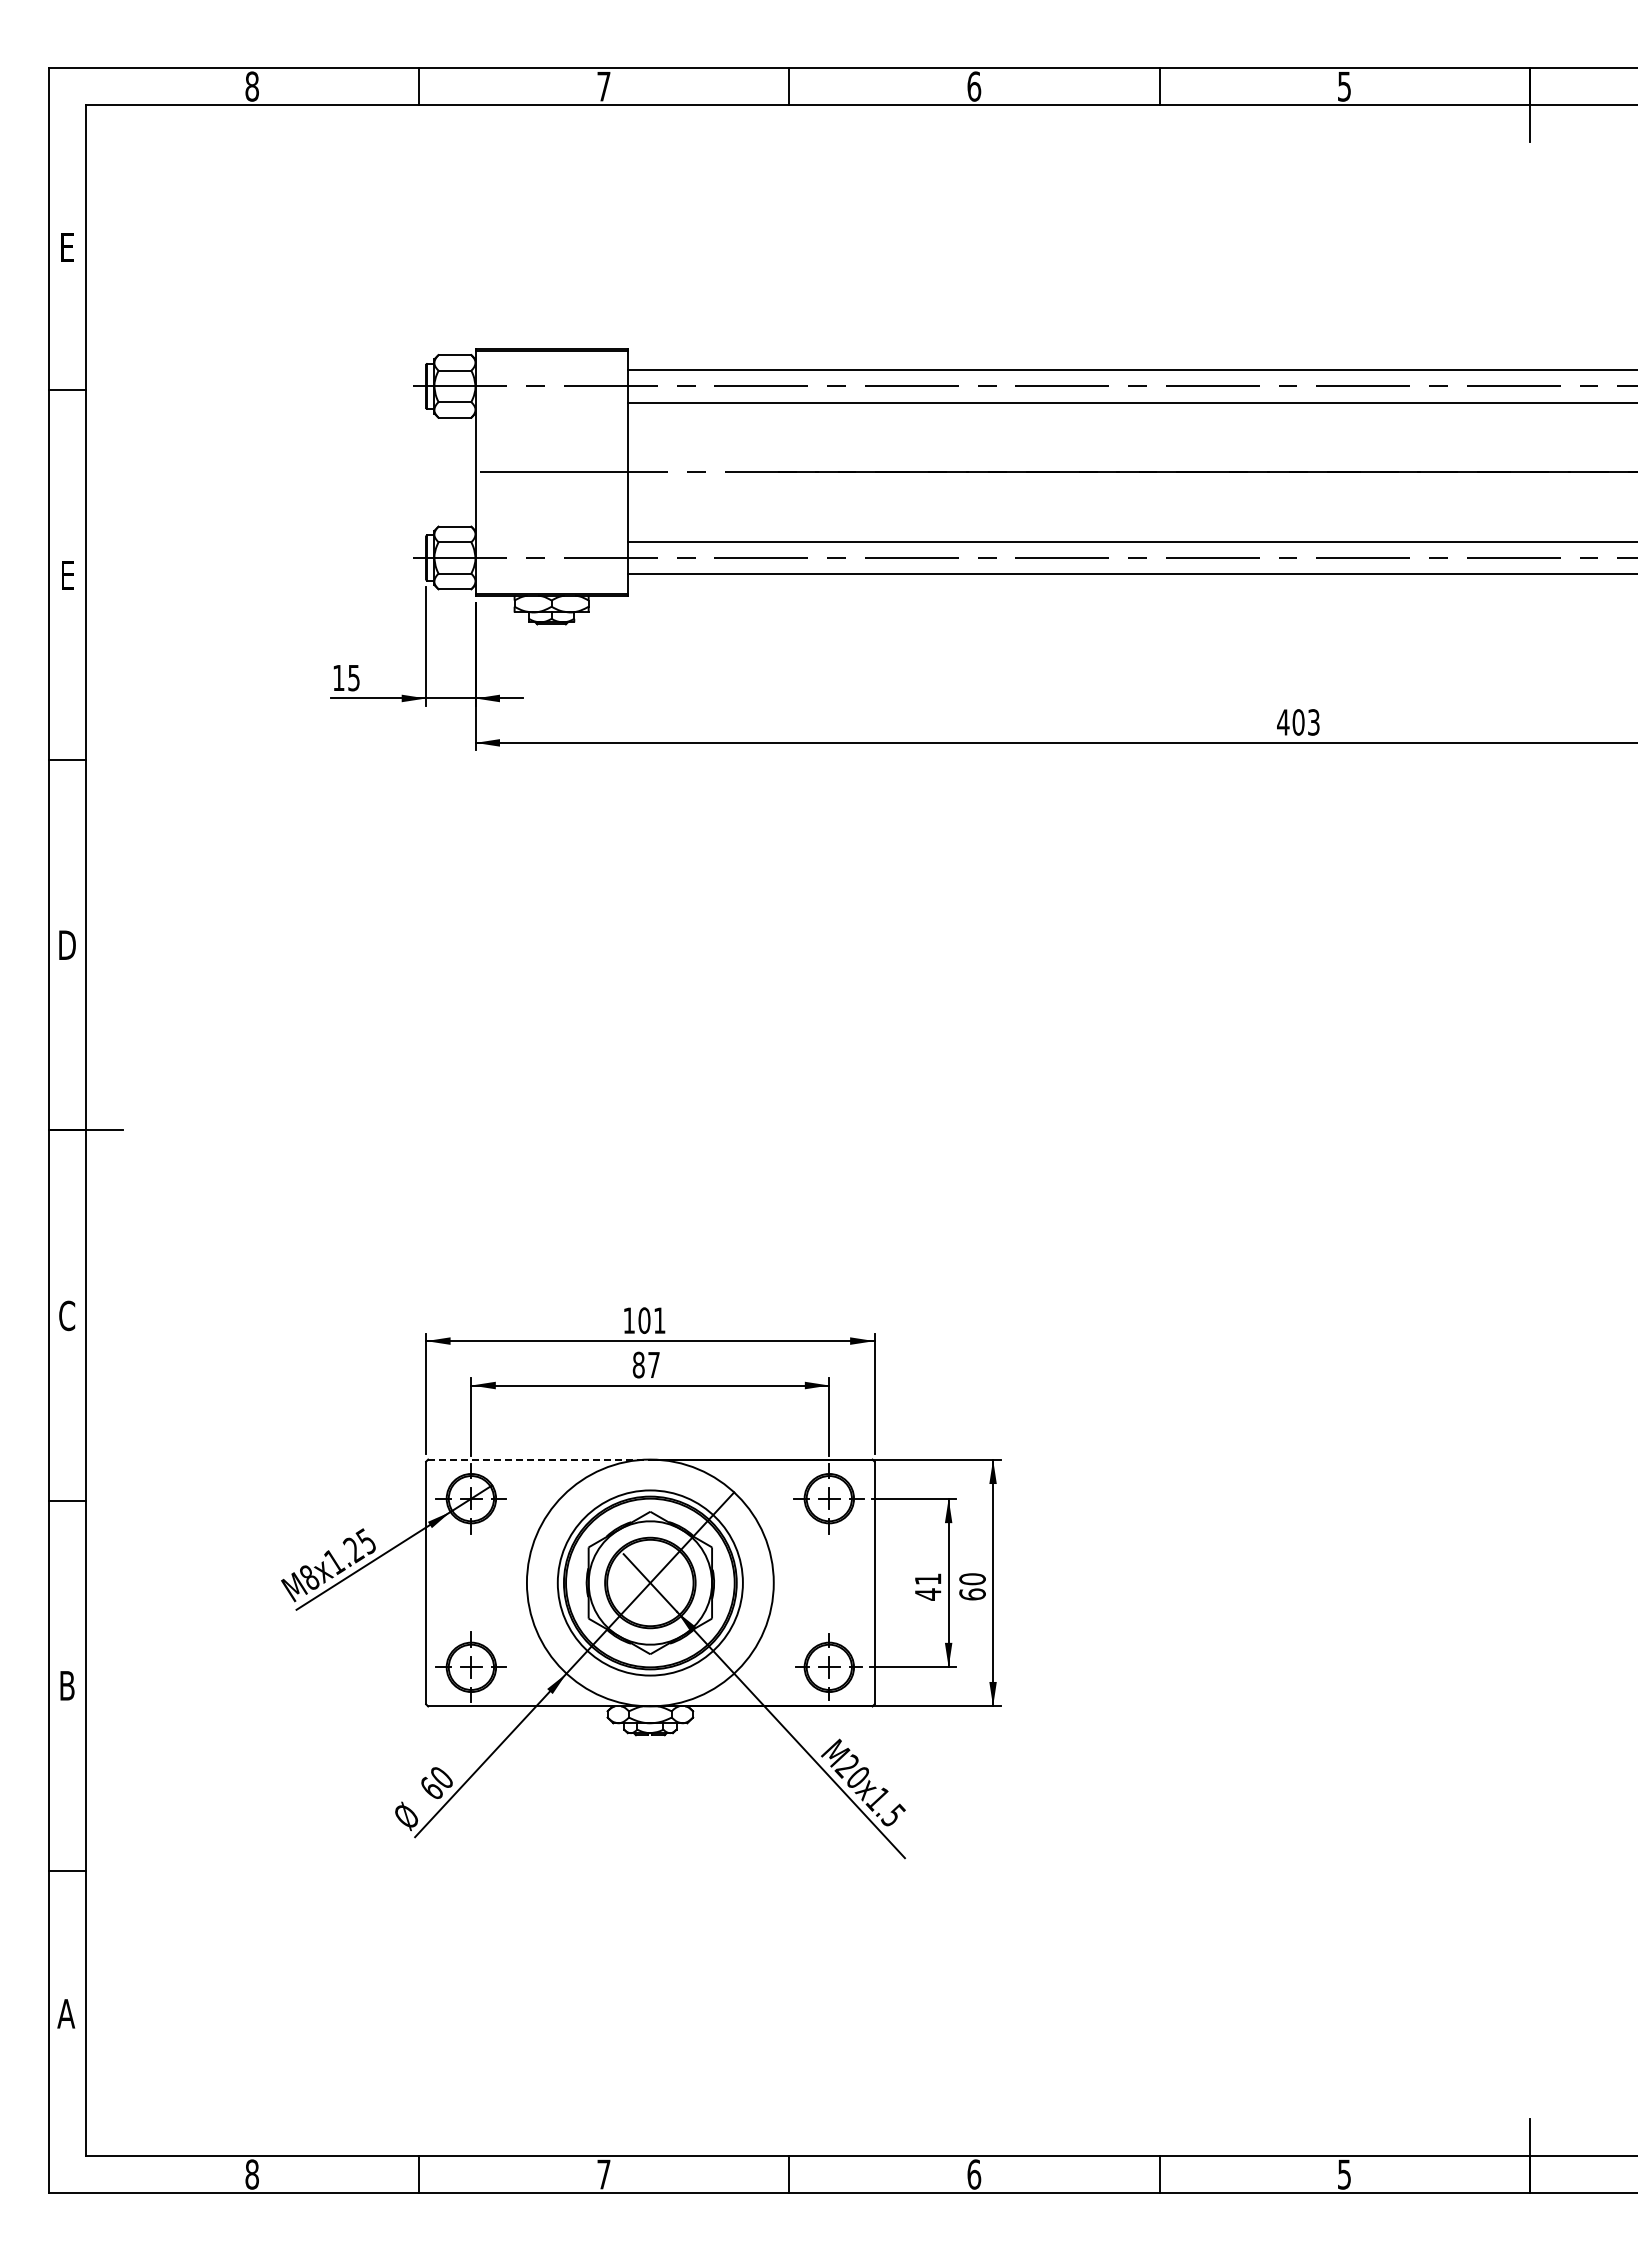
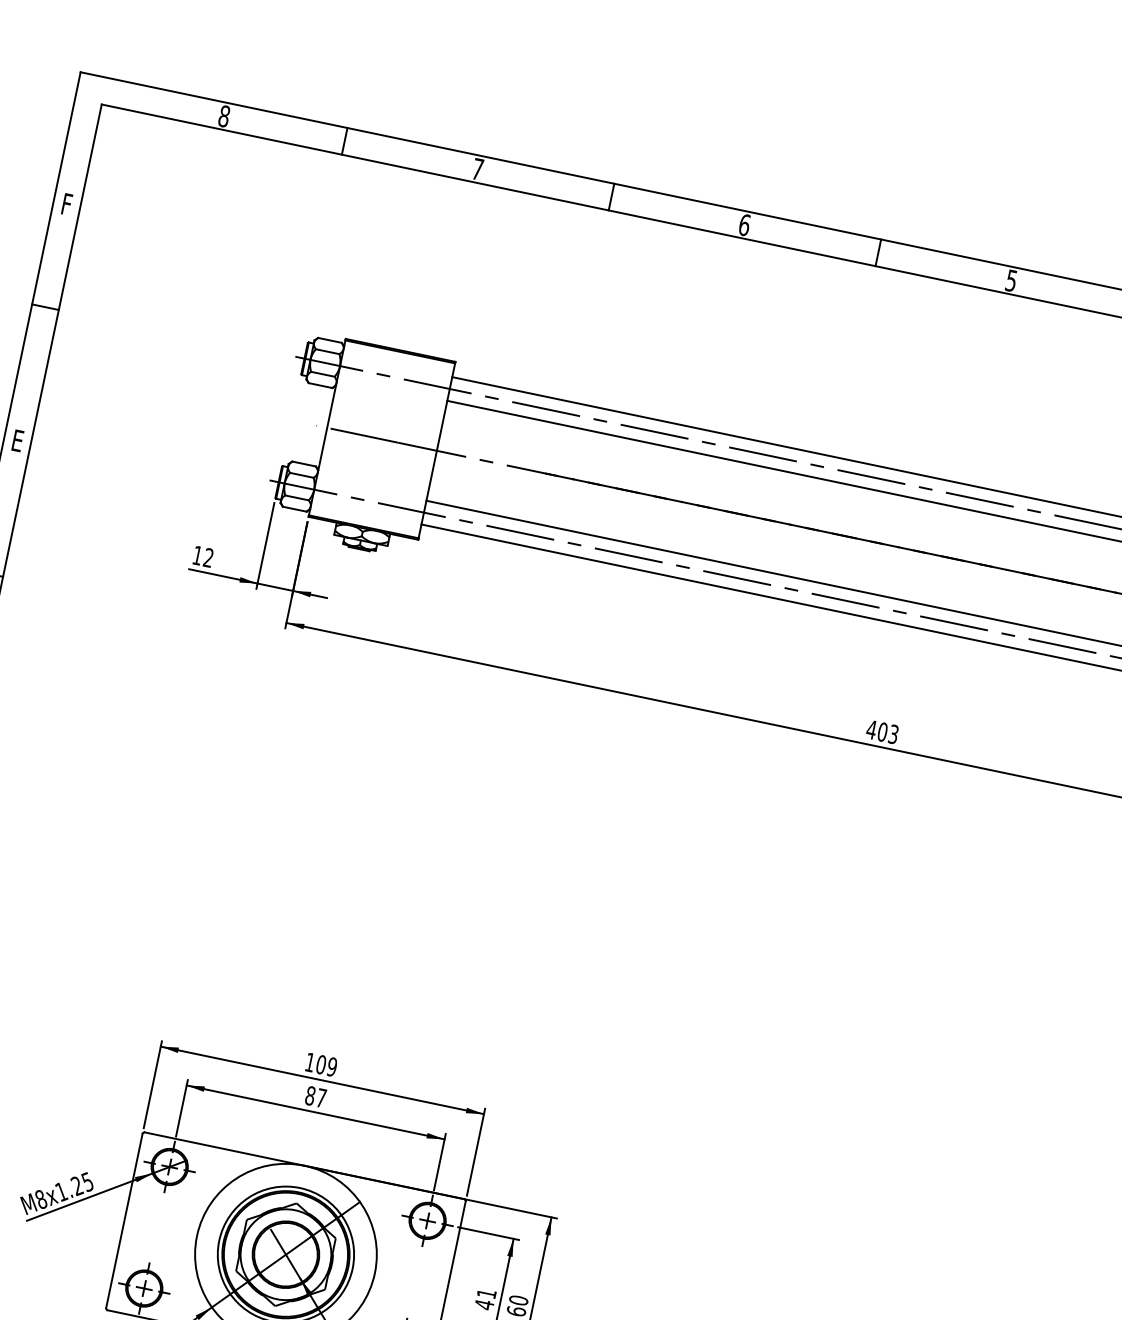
text: (67, 247) -> (66, 204), E -> F
text: (353, 677) -> (208, 557), 15 -> 12
text: (659, 1320) -> (332, 1066), 101 -> 109
line: (539, 1459) -> (224, 1149), dashed -> solid

